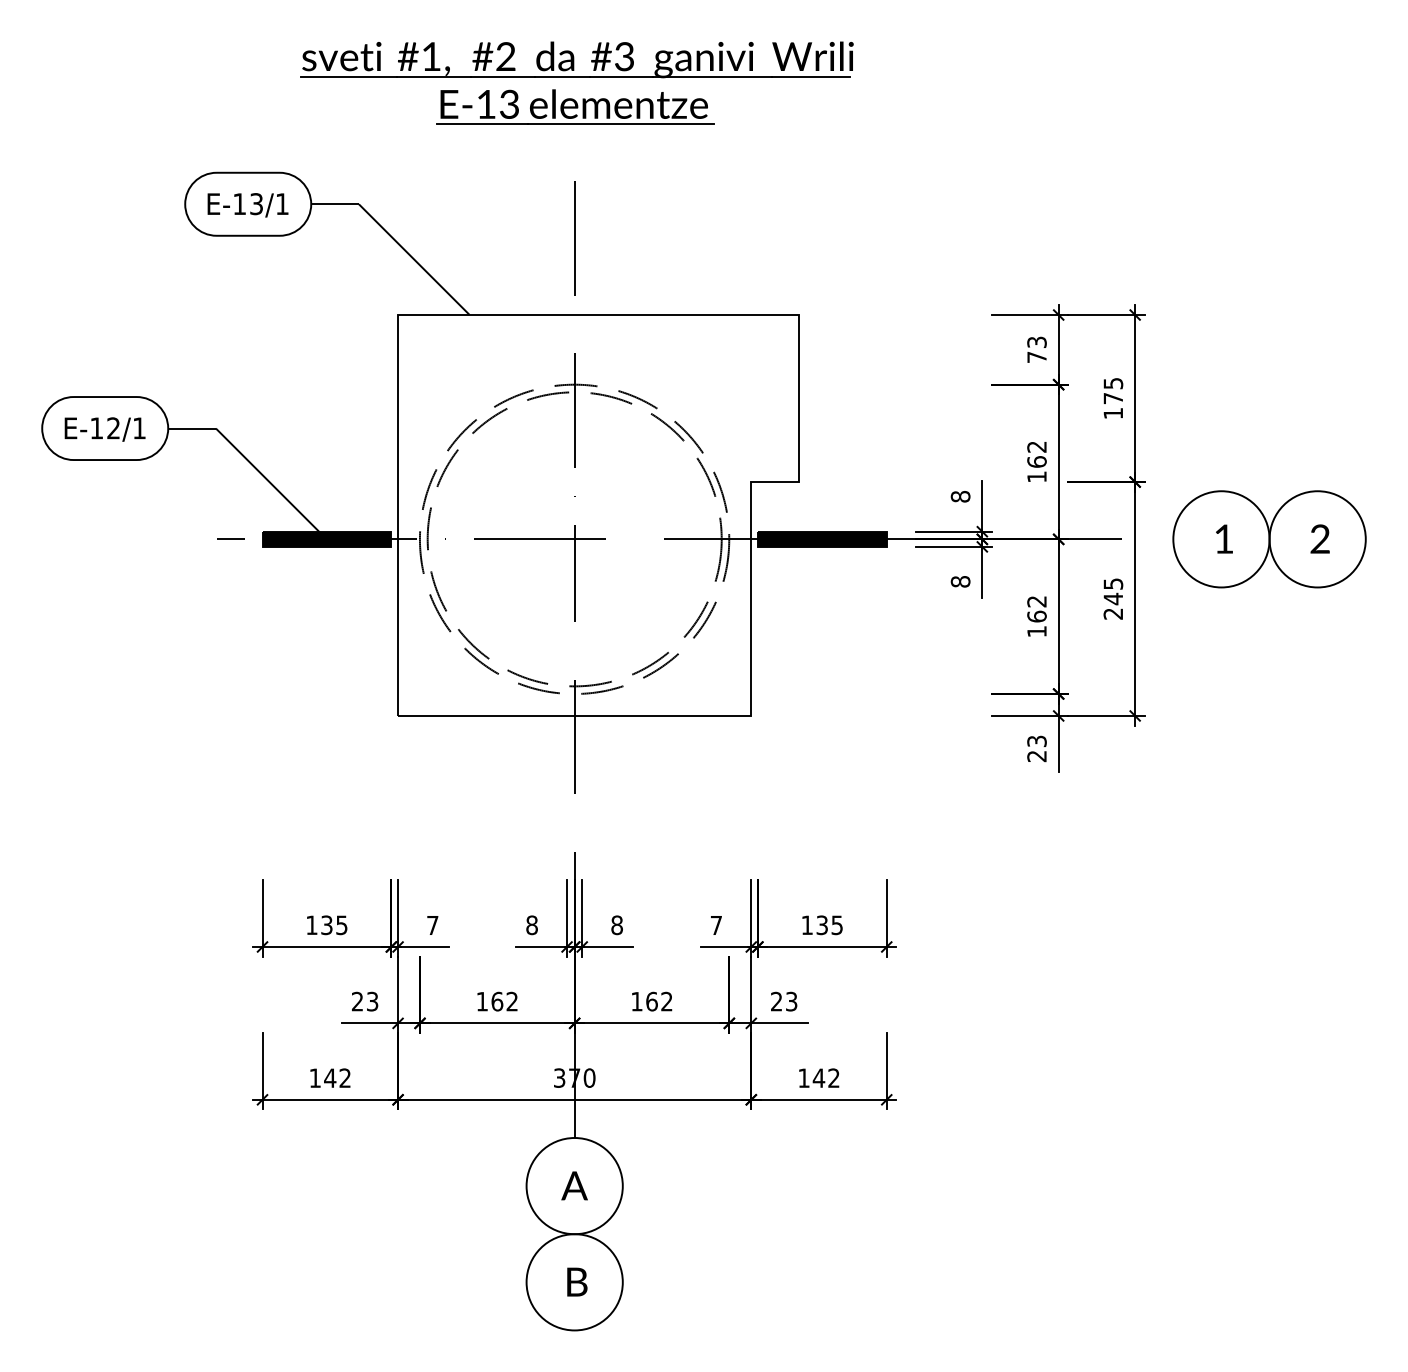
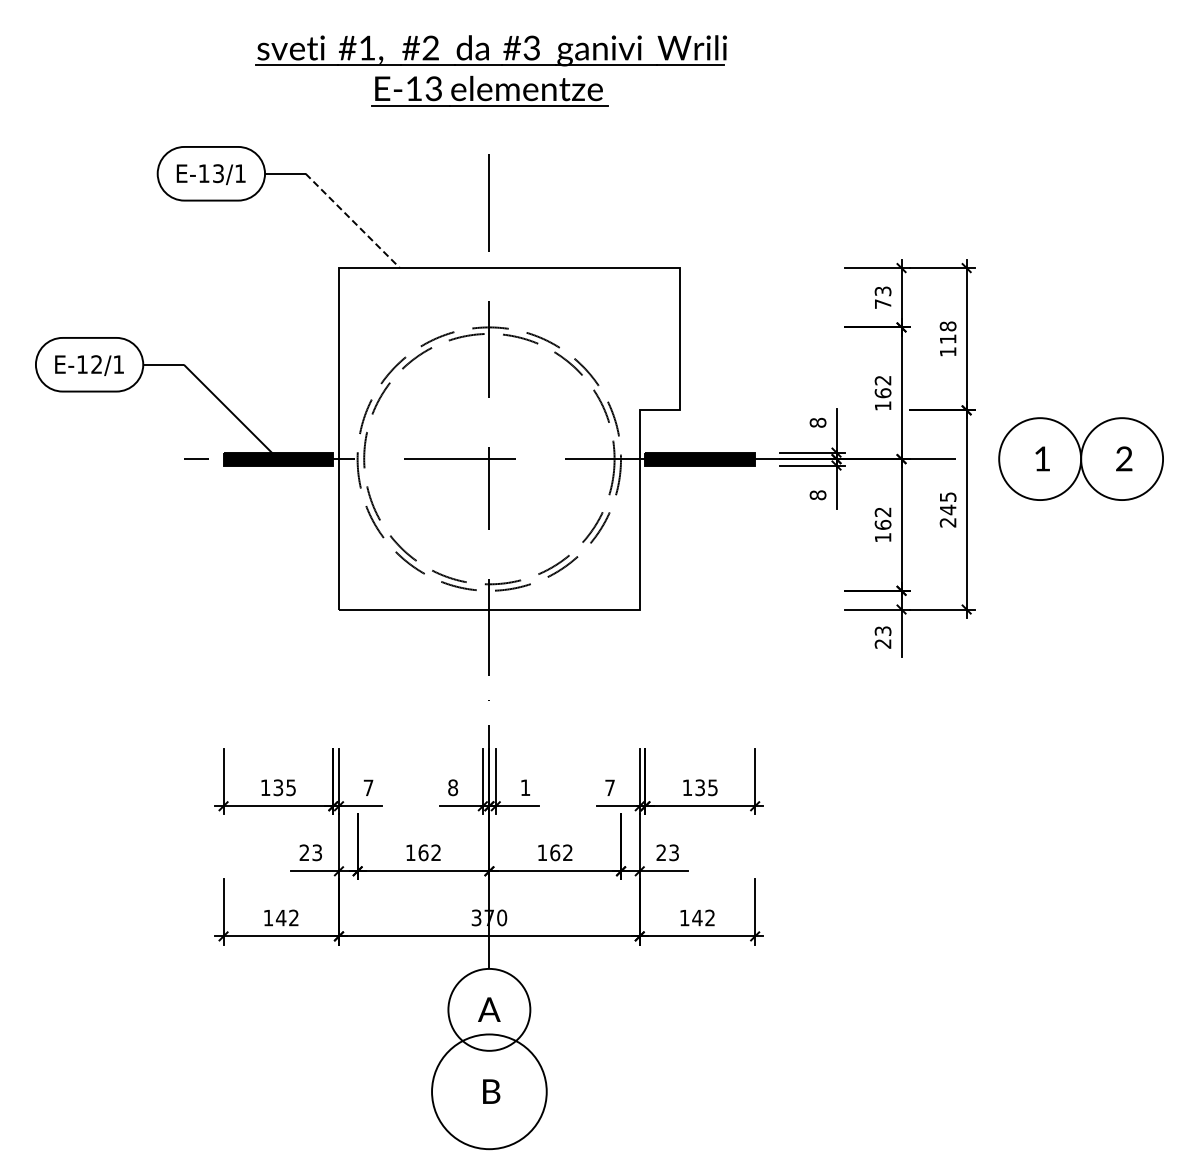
line: (413, 259) -> (352, 220), solid -> dashed
text: (1112, 390) -> (947, 332), 175 -> 118
text: (617, 924) -> (525, 787), 8 -> 1
circle: (574, 1281) -> (489, 1091), size x1.4

